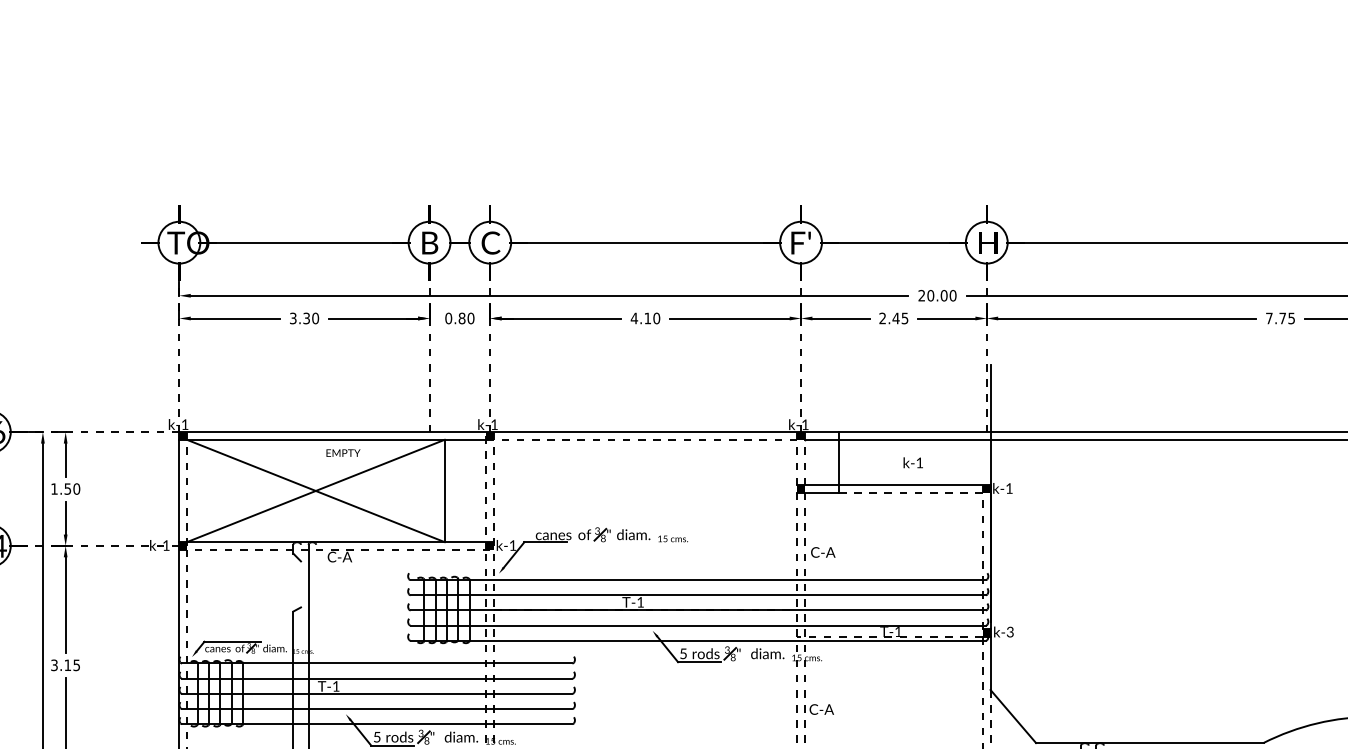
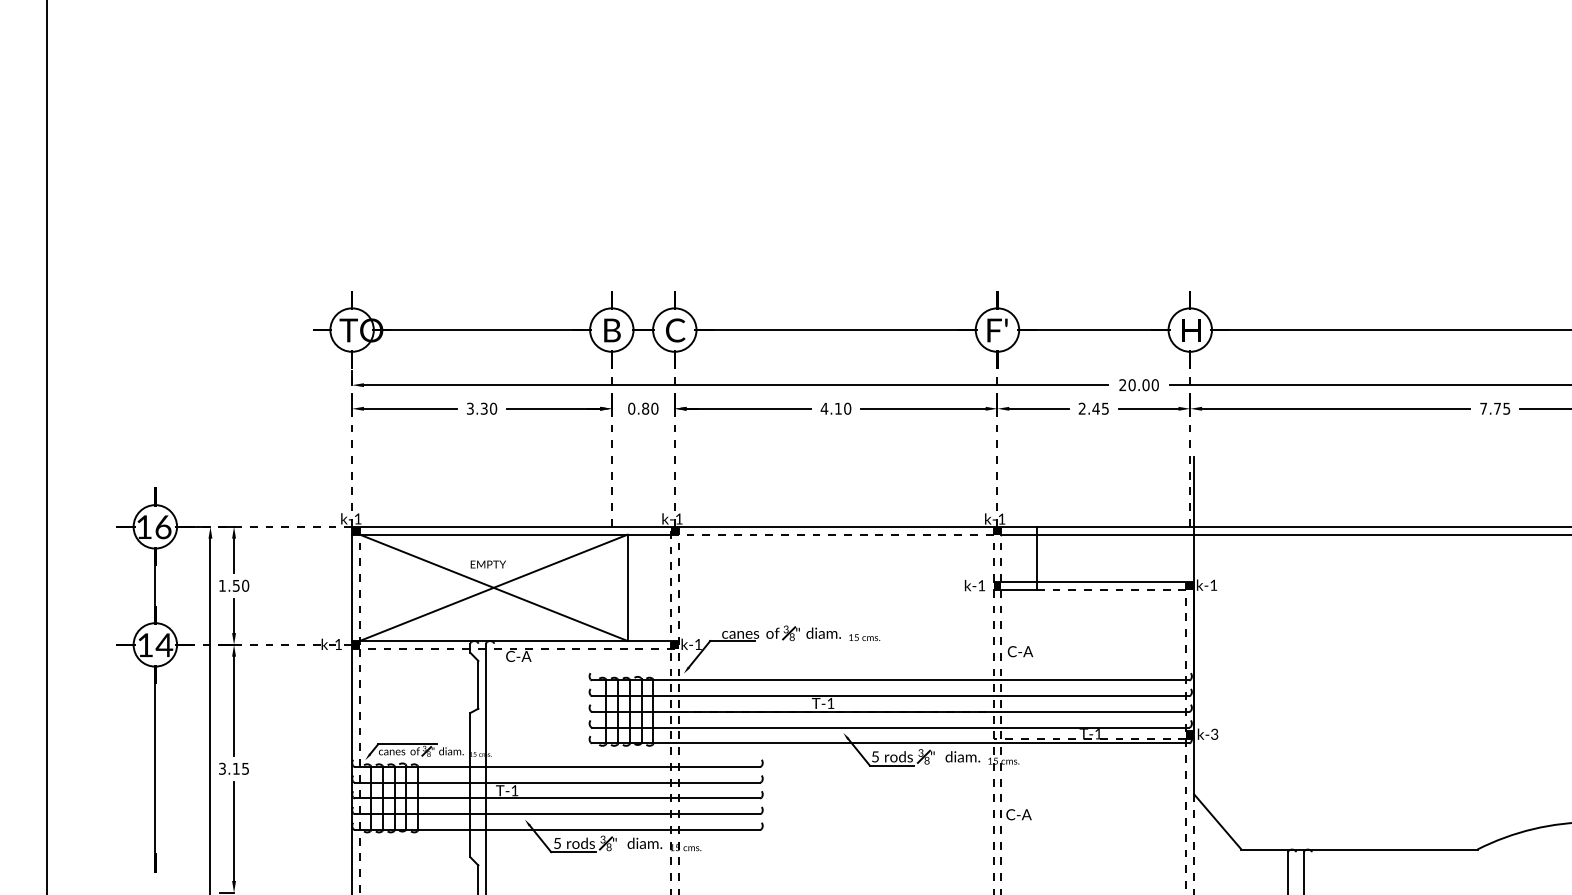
text: (342, 453) -> (487, 564), moved
text: (912, 462) -> (974, 585), moved
line: (301, 584) -> (478, 684), added

